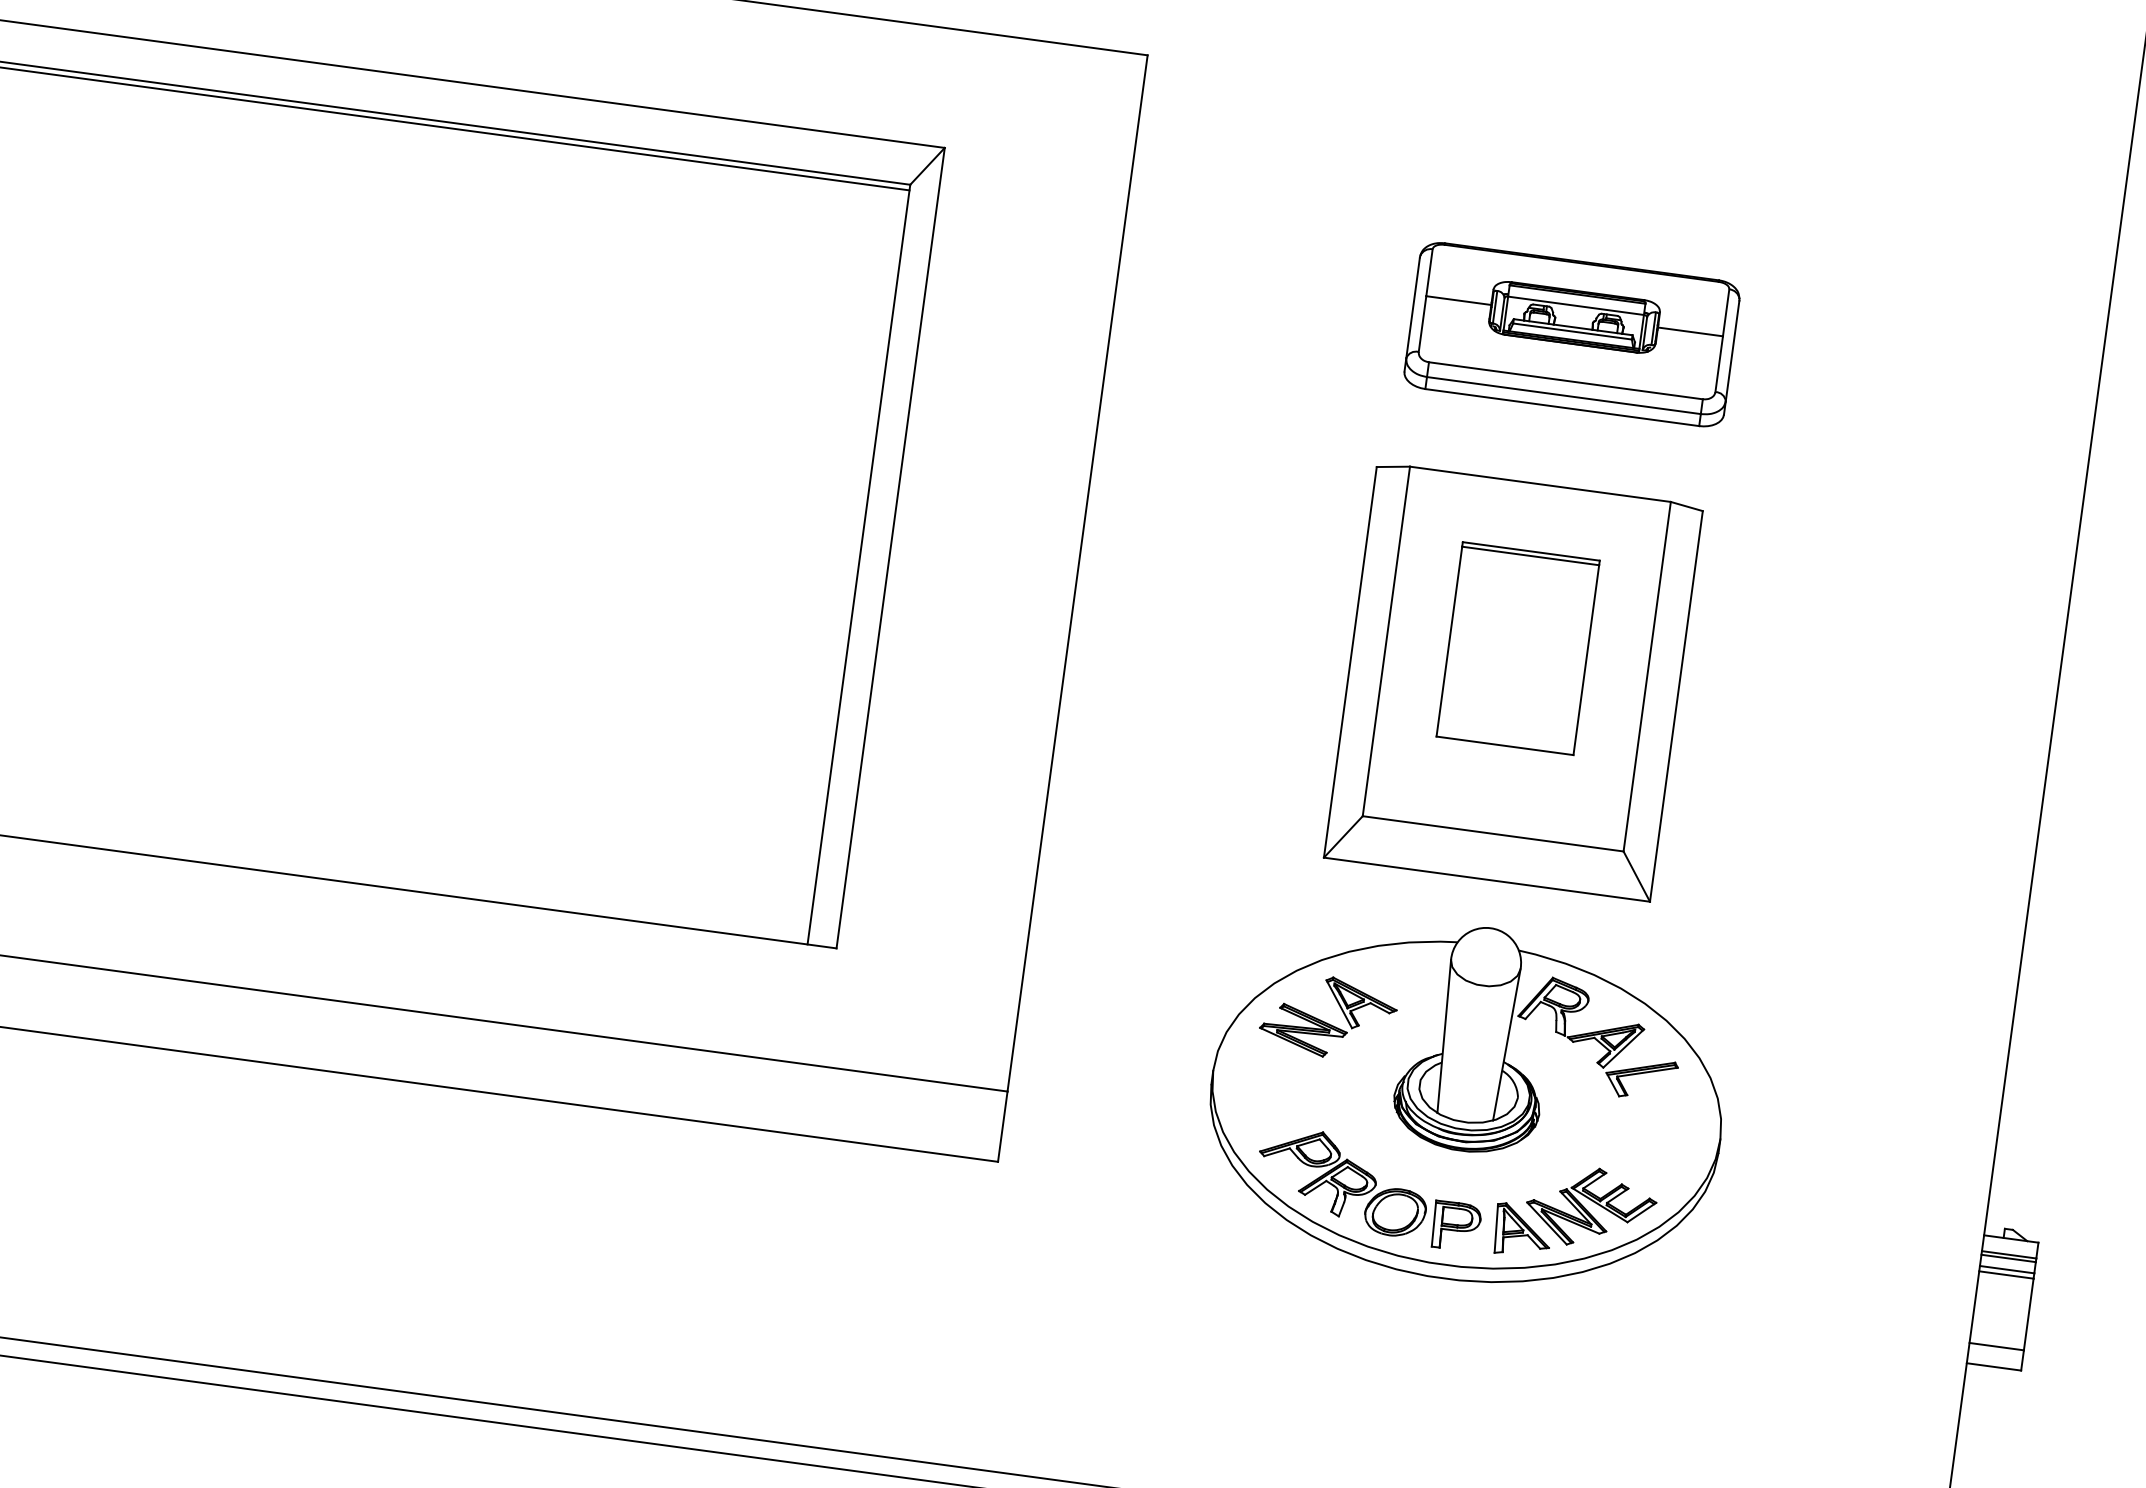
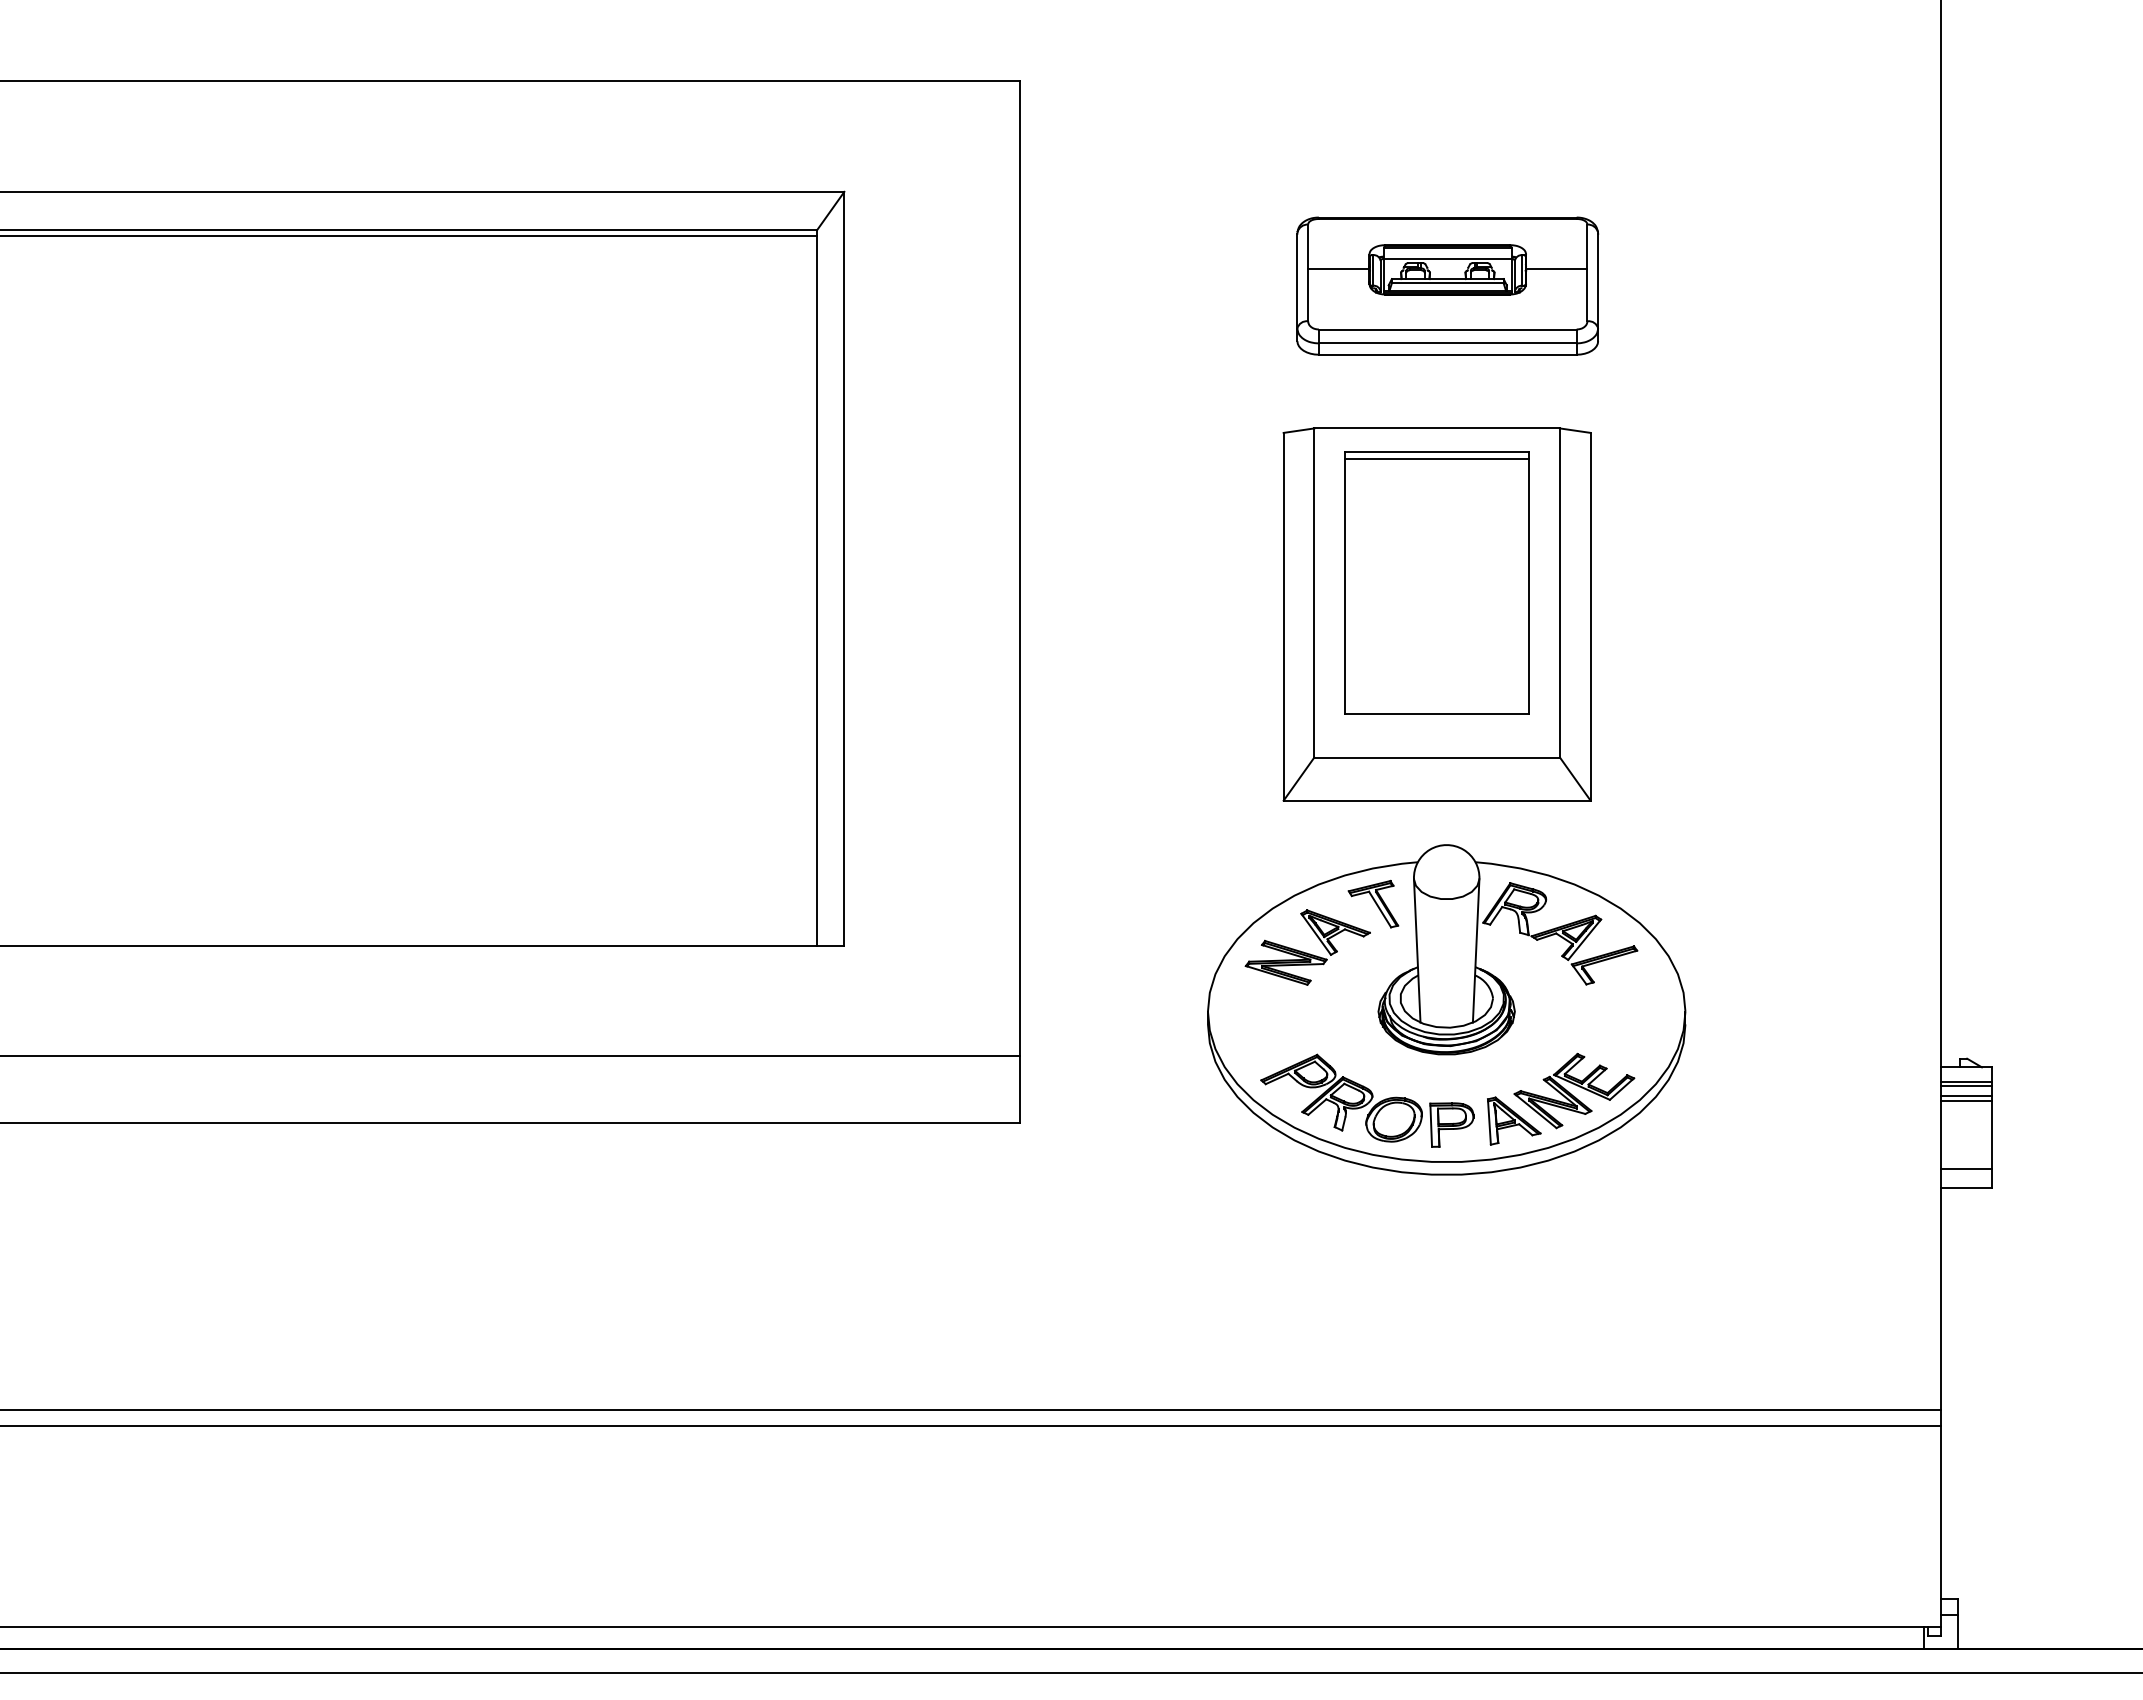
part: (1517, 647) -> (1436, 582), size x1.43
part: (1404, 979) -> (1373, 903), added

